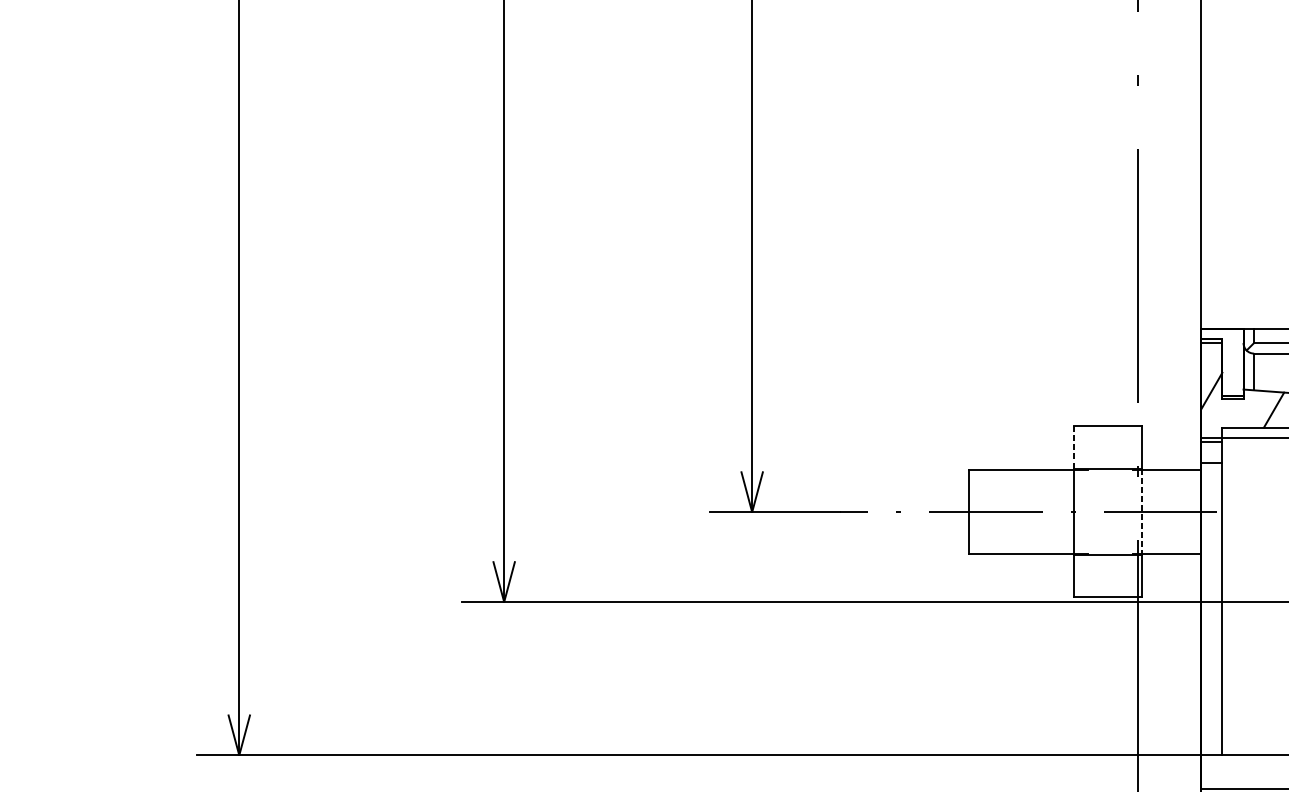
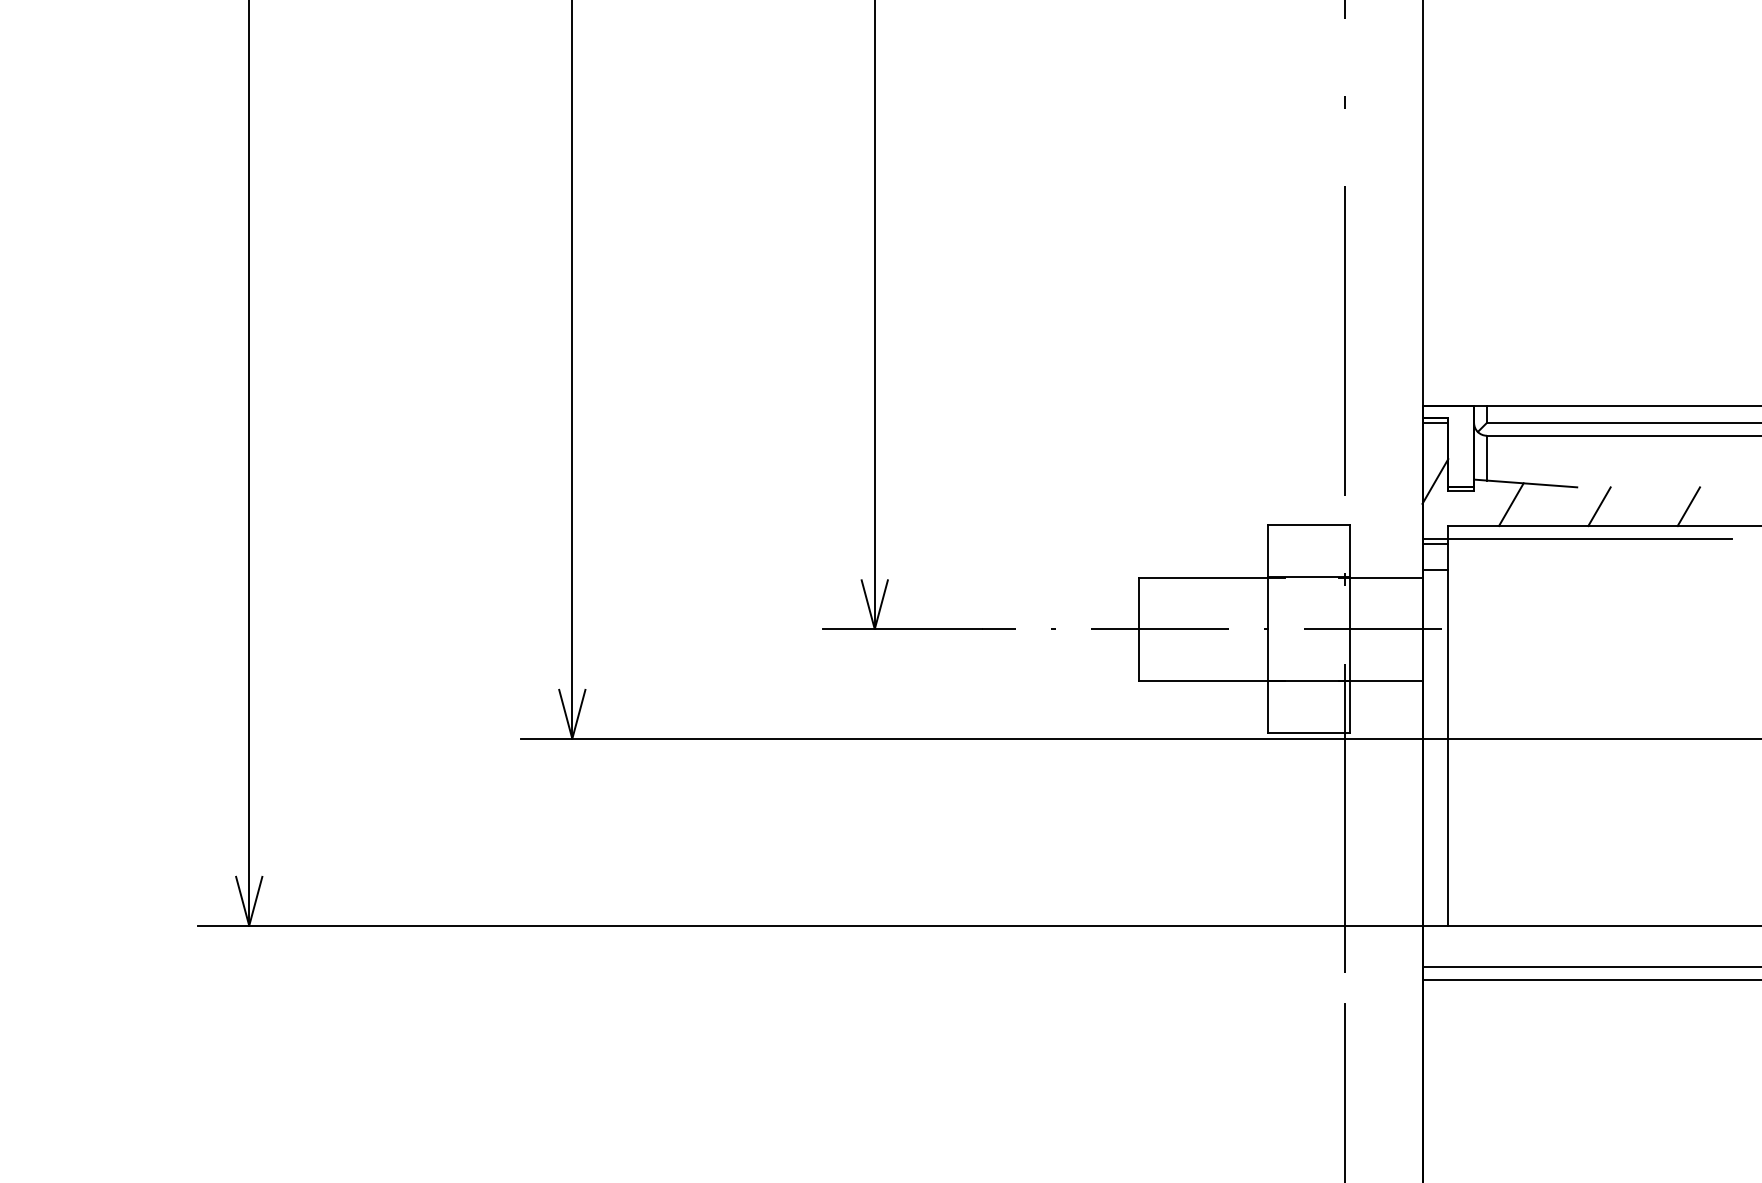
line: (1074, 448) -> (1267, 551), dashed -> solid
line: (1142, 512) -> (1350, 629), dashed -> solid

